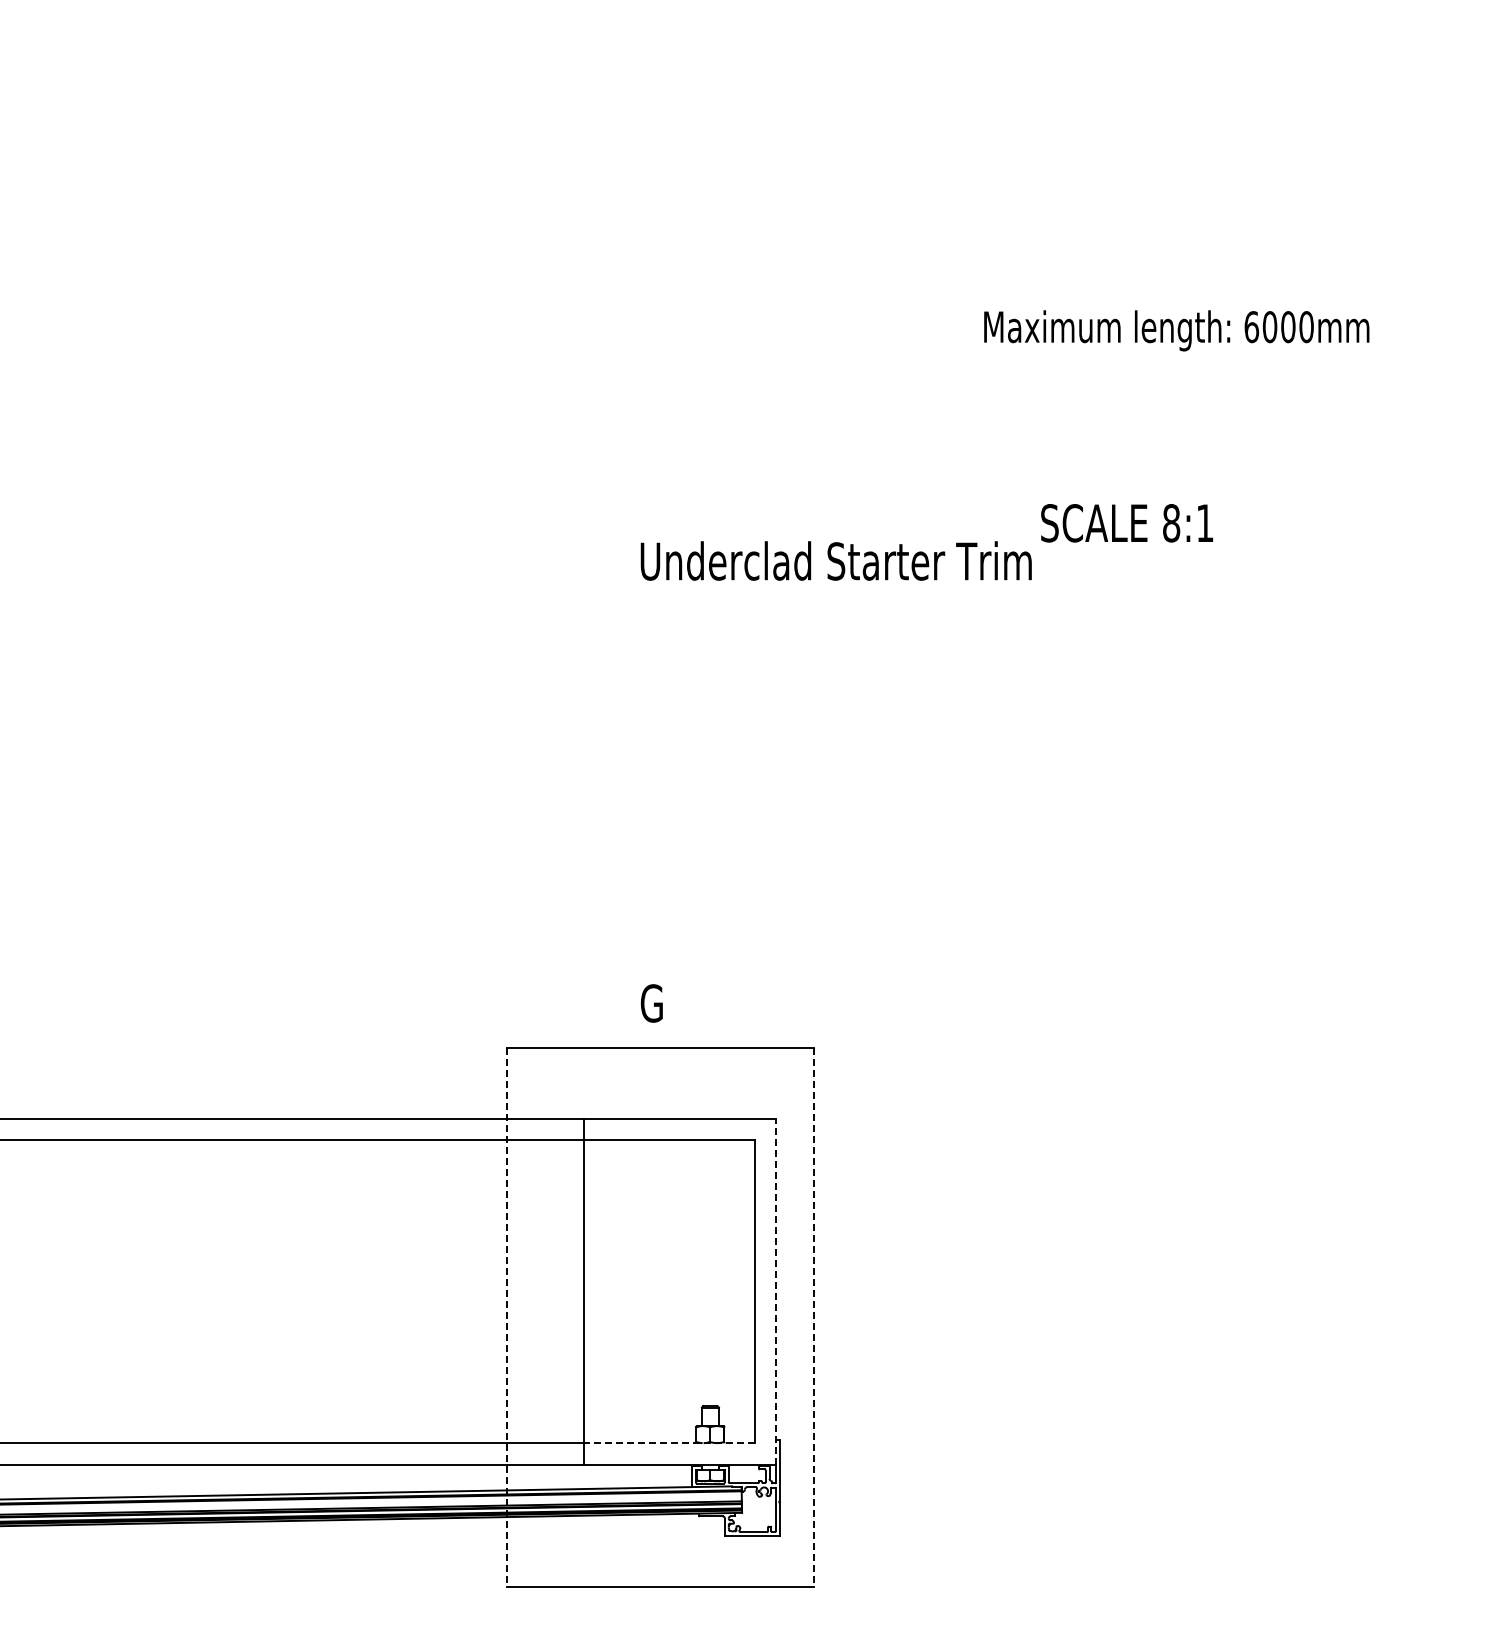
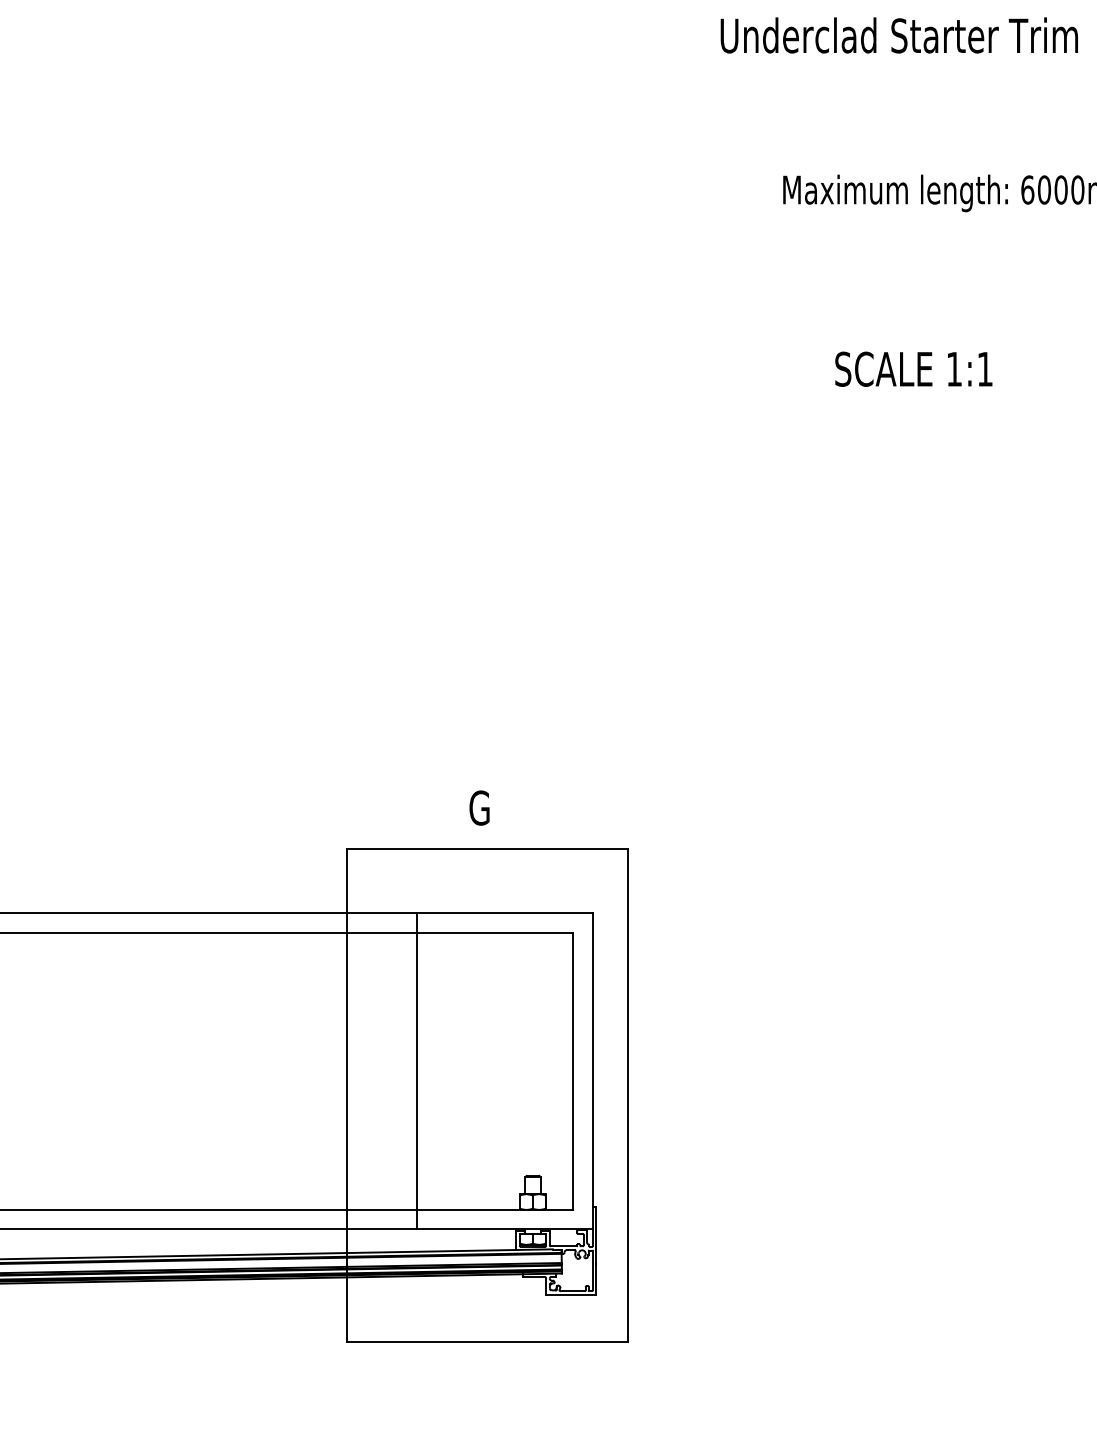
text: (1171, 523) -> (954, 369), 8:1 -> 1:1
text: (835, 560) -> (898, 35), moved
line: (775, 1291) -> (592, 1071), dashed -> solid
line: (506, 1317) -> (346, 1095), dashed -> solid
line: (814, 1317) -> (628, 1095), dashed -> solid
line: (668, 1443) -> (494, 1210), dashed -> solid

